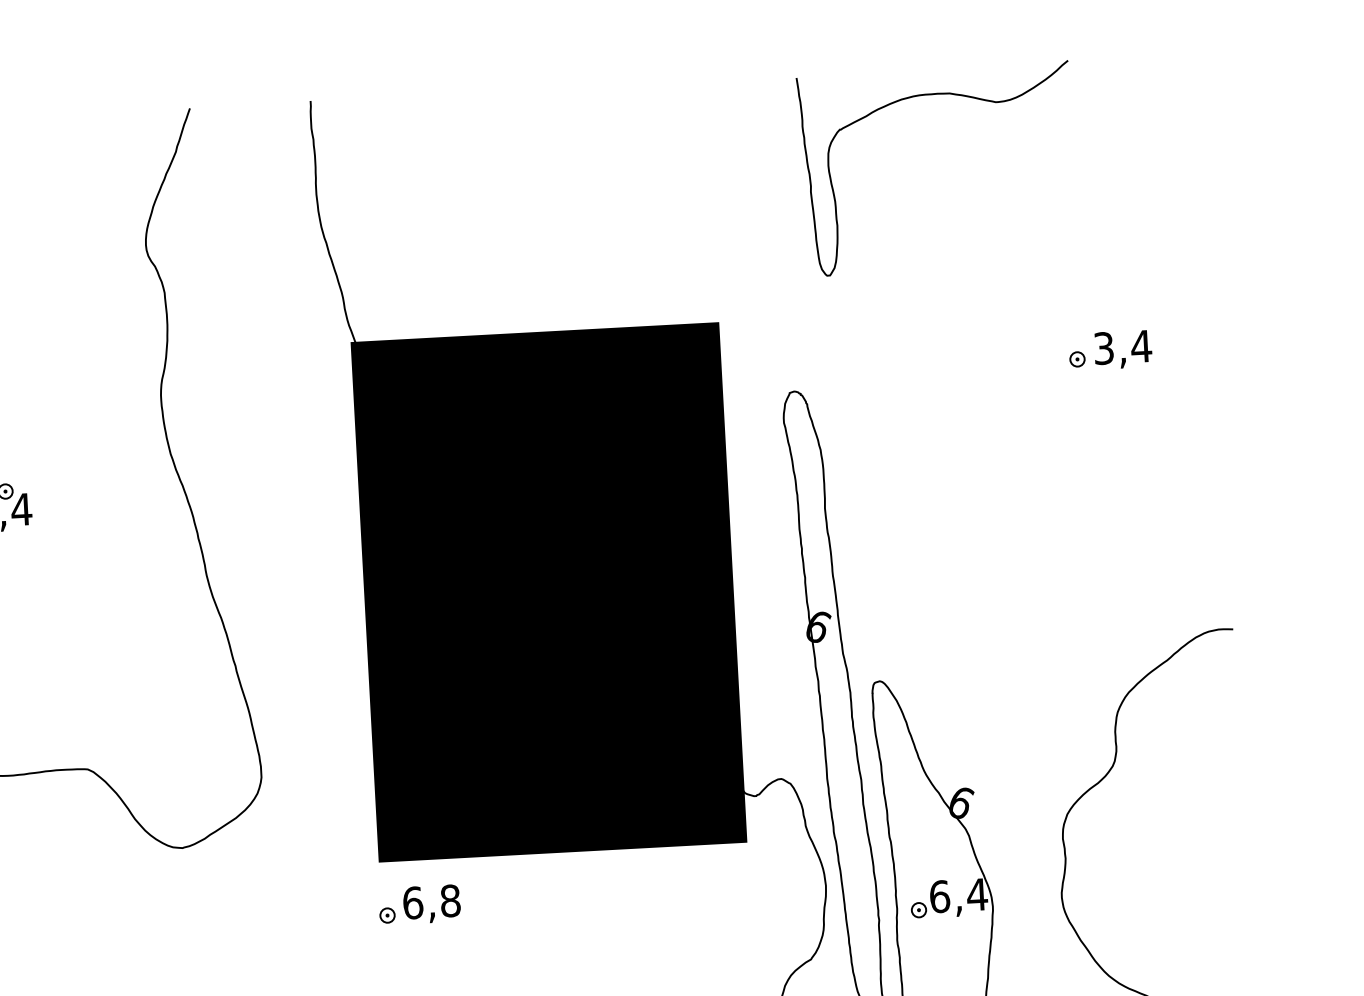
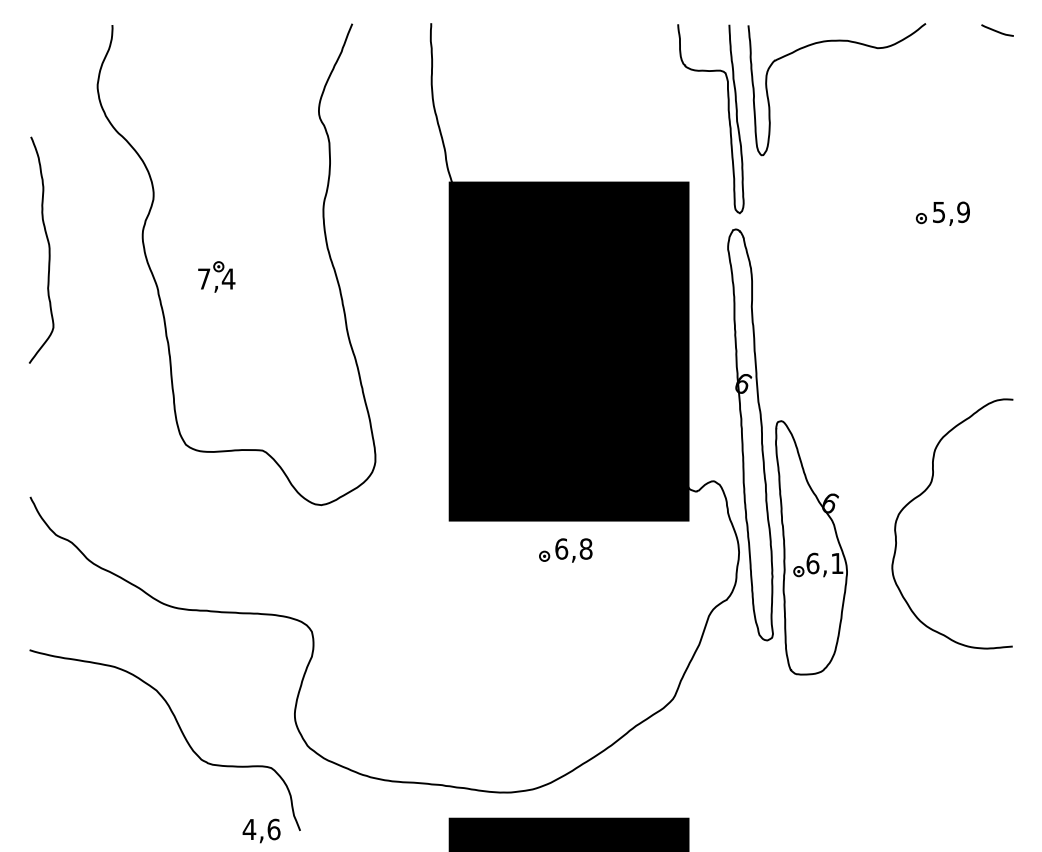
curve: (1178, 65) -> (997, 30), added
curve: (773, 223) -> (728, 119), added
text: (1122, 347) -> (951, 212), 3,4 -> 5,9
text: (977, 894) -> (837, 563), 6,4 -> 6,1
part: (419, 904) -> (565, 550), moved

